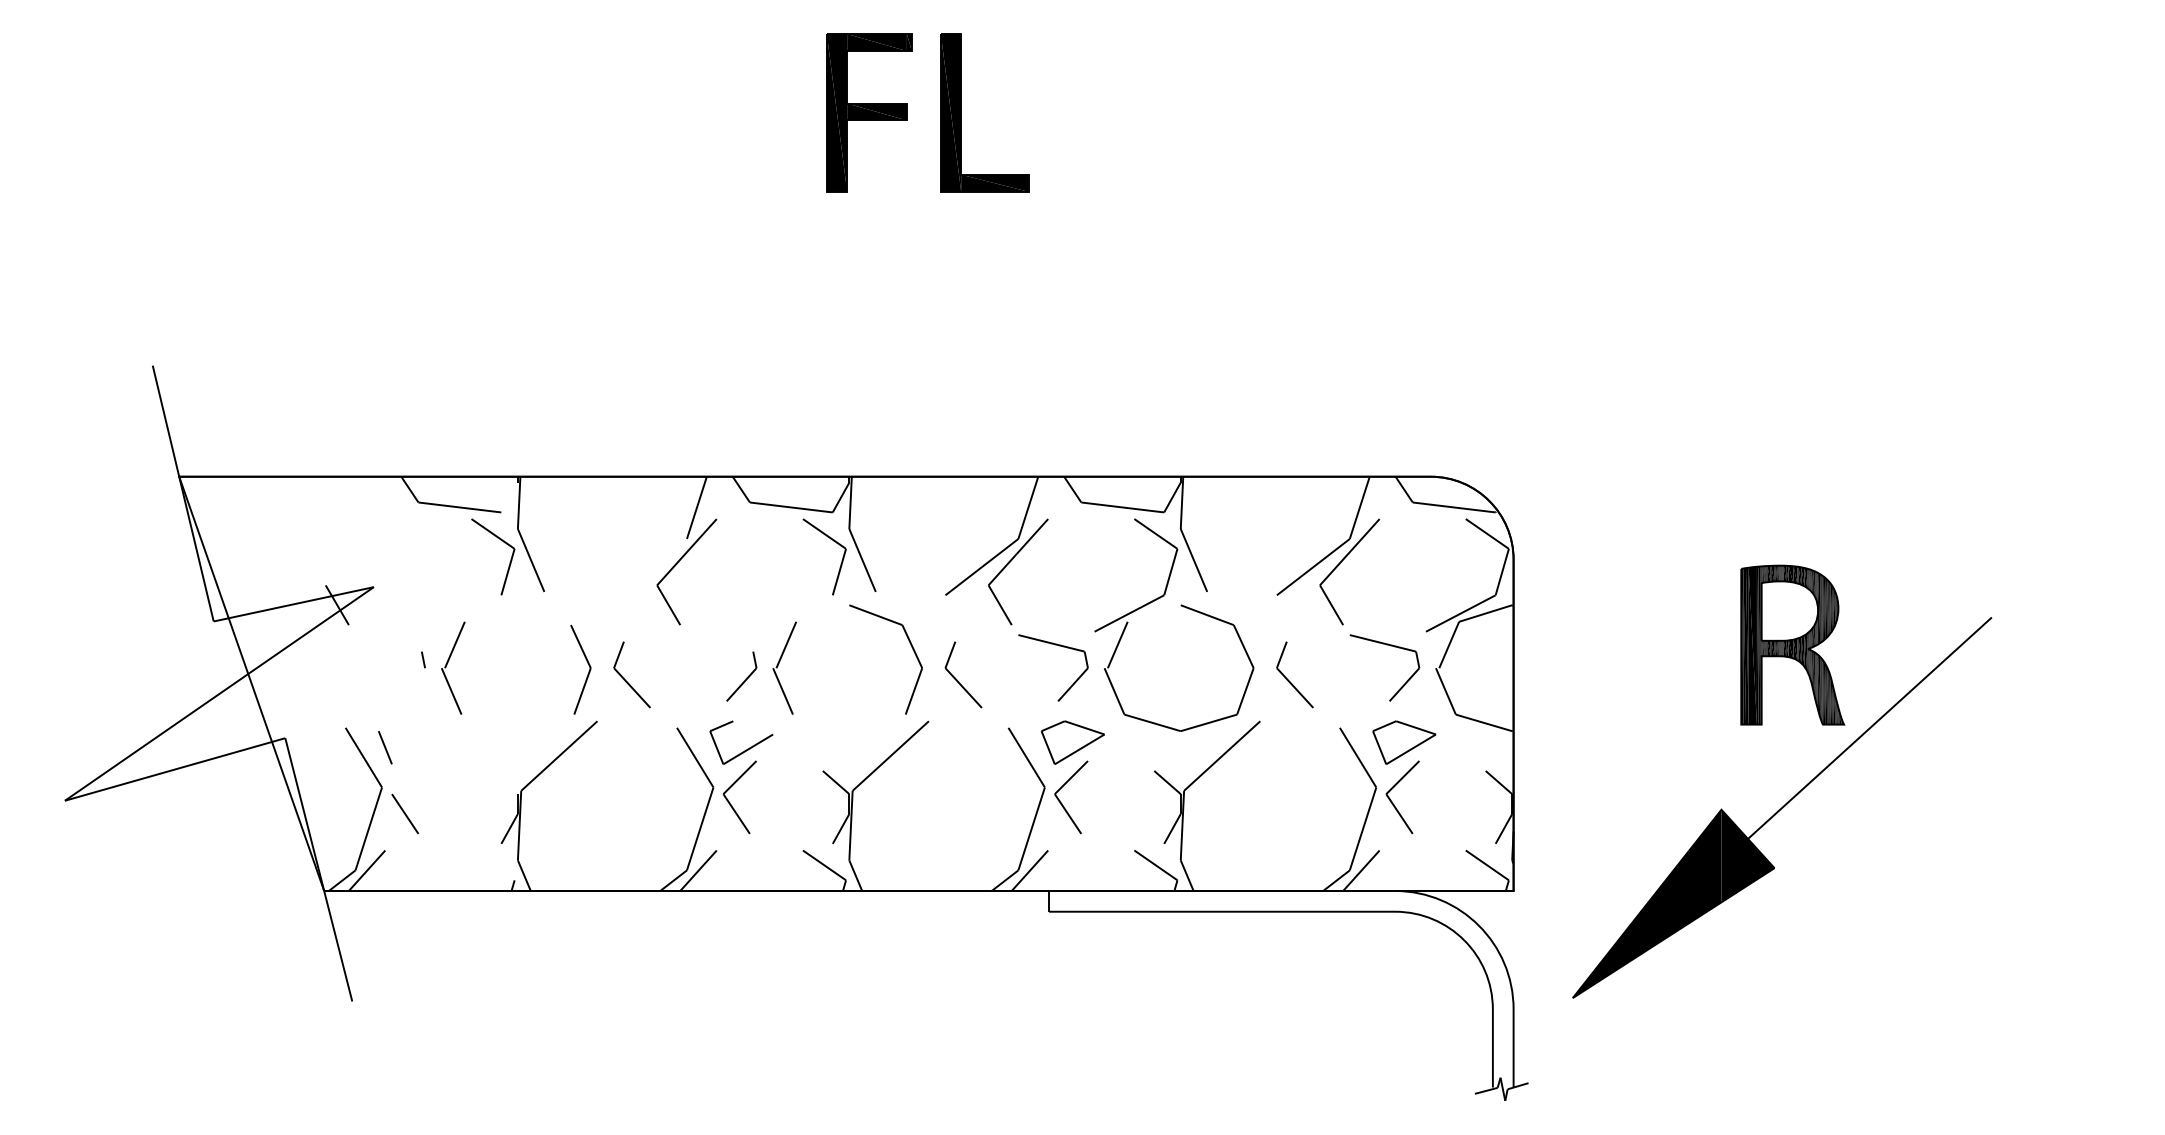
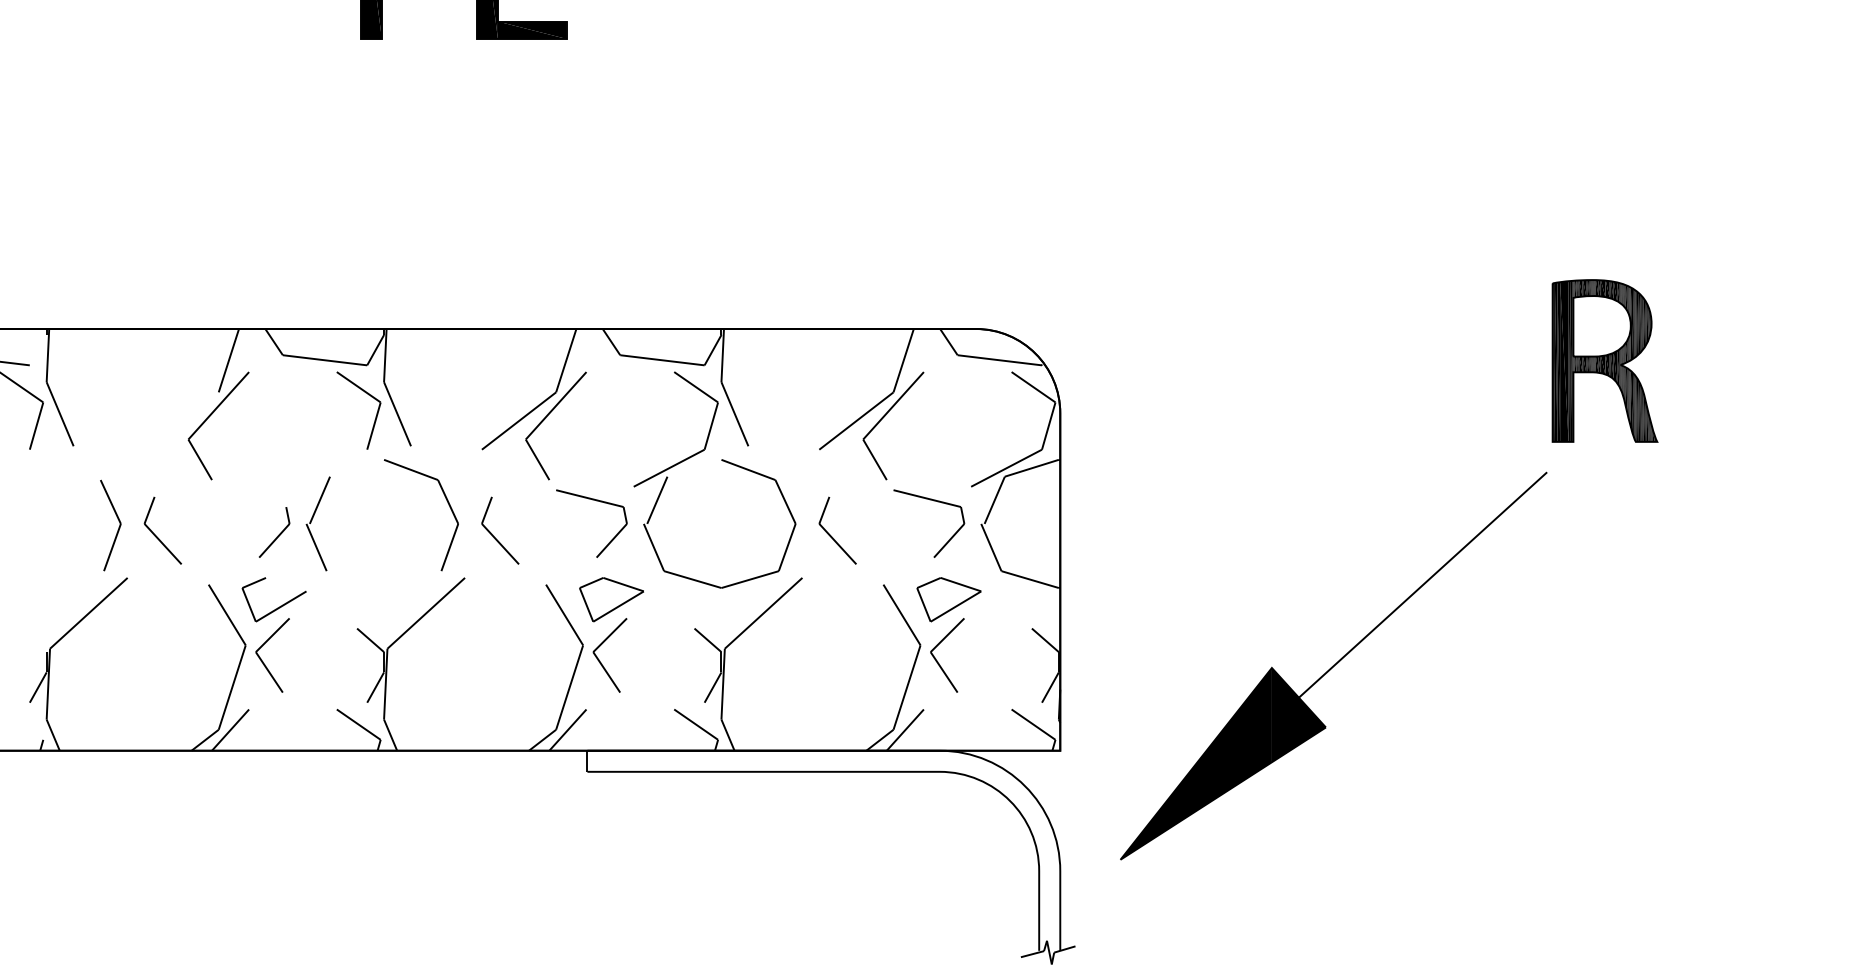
part: (1792, 644) -> (1604, 360), moved

